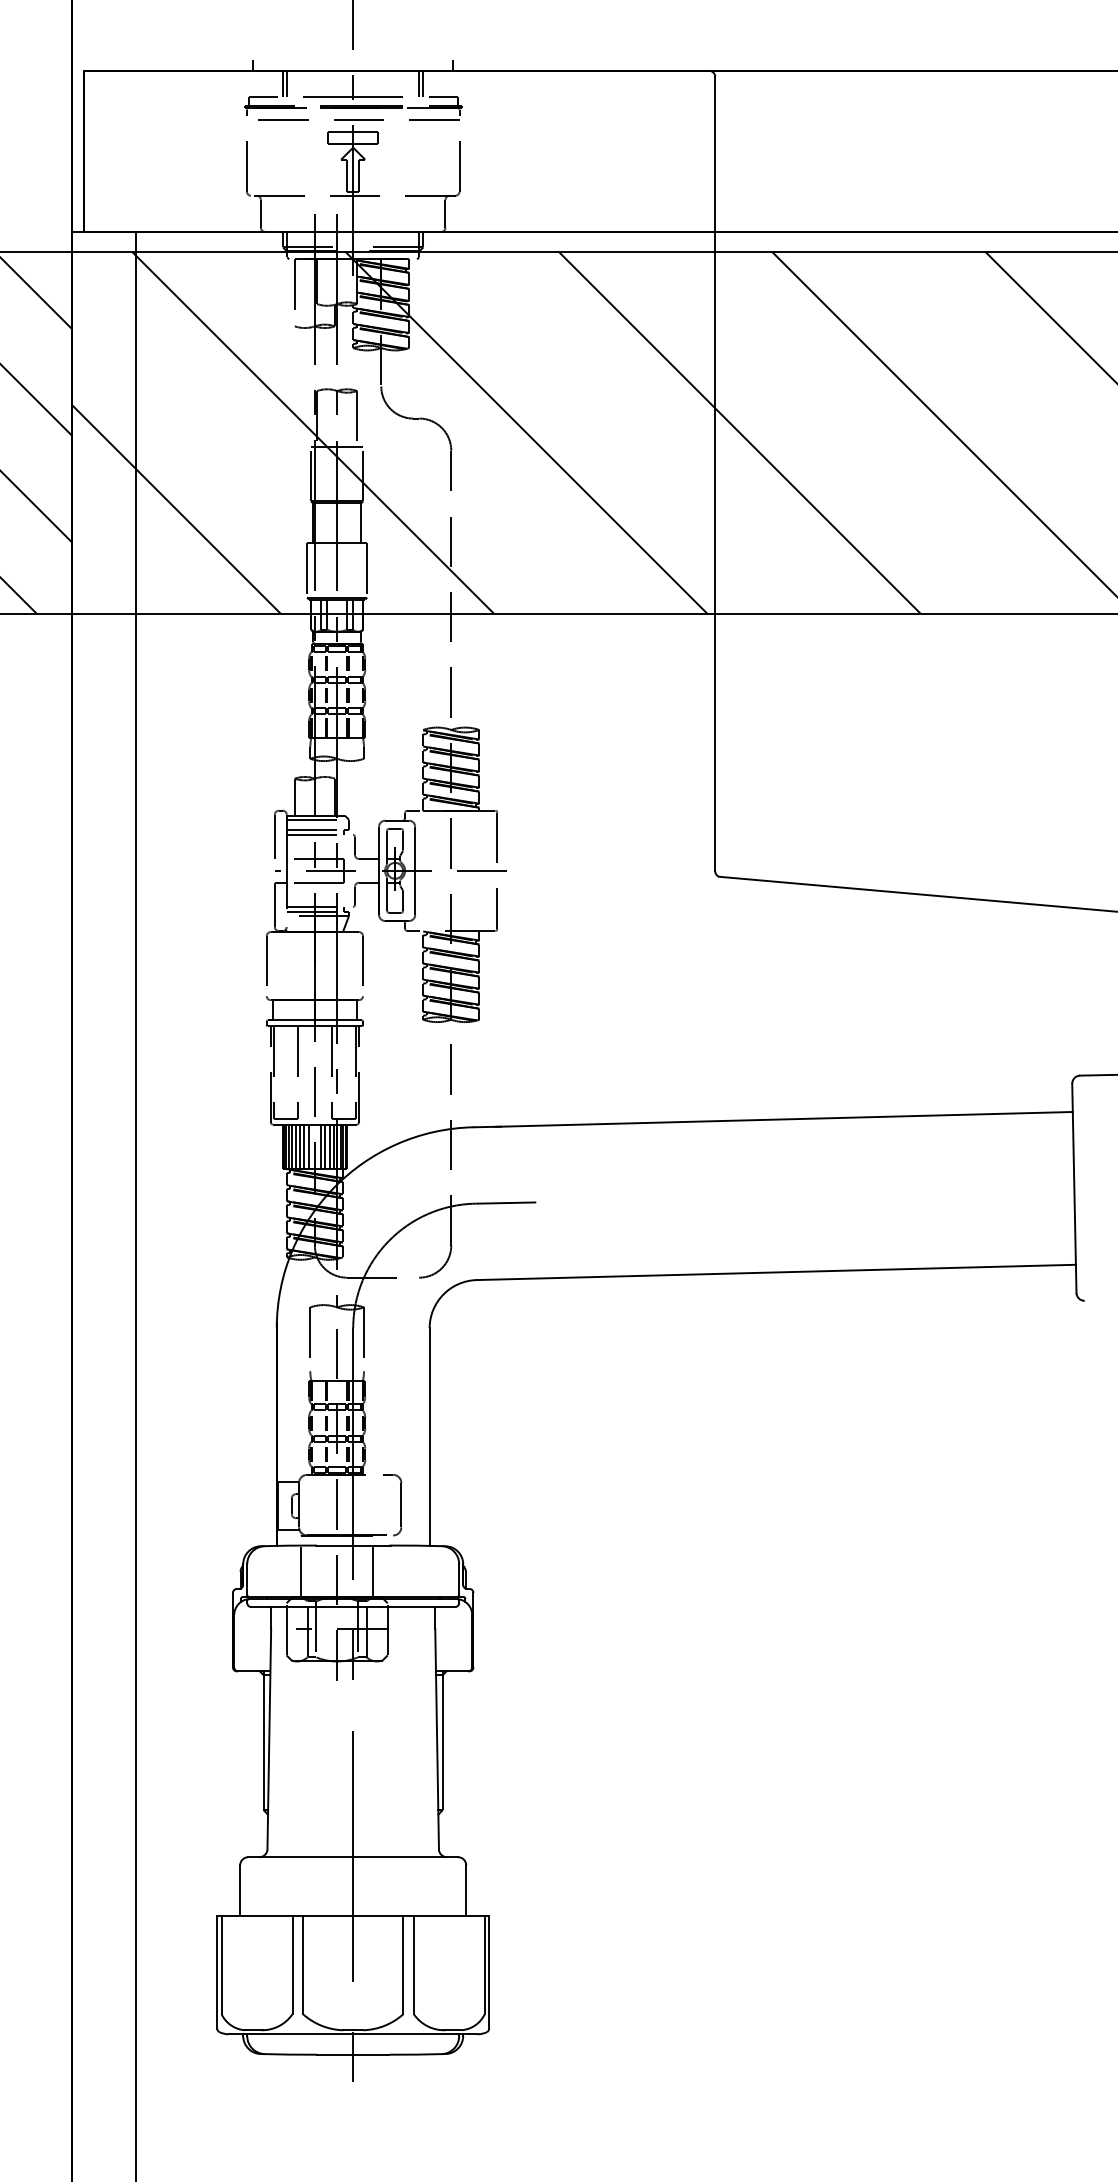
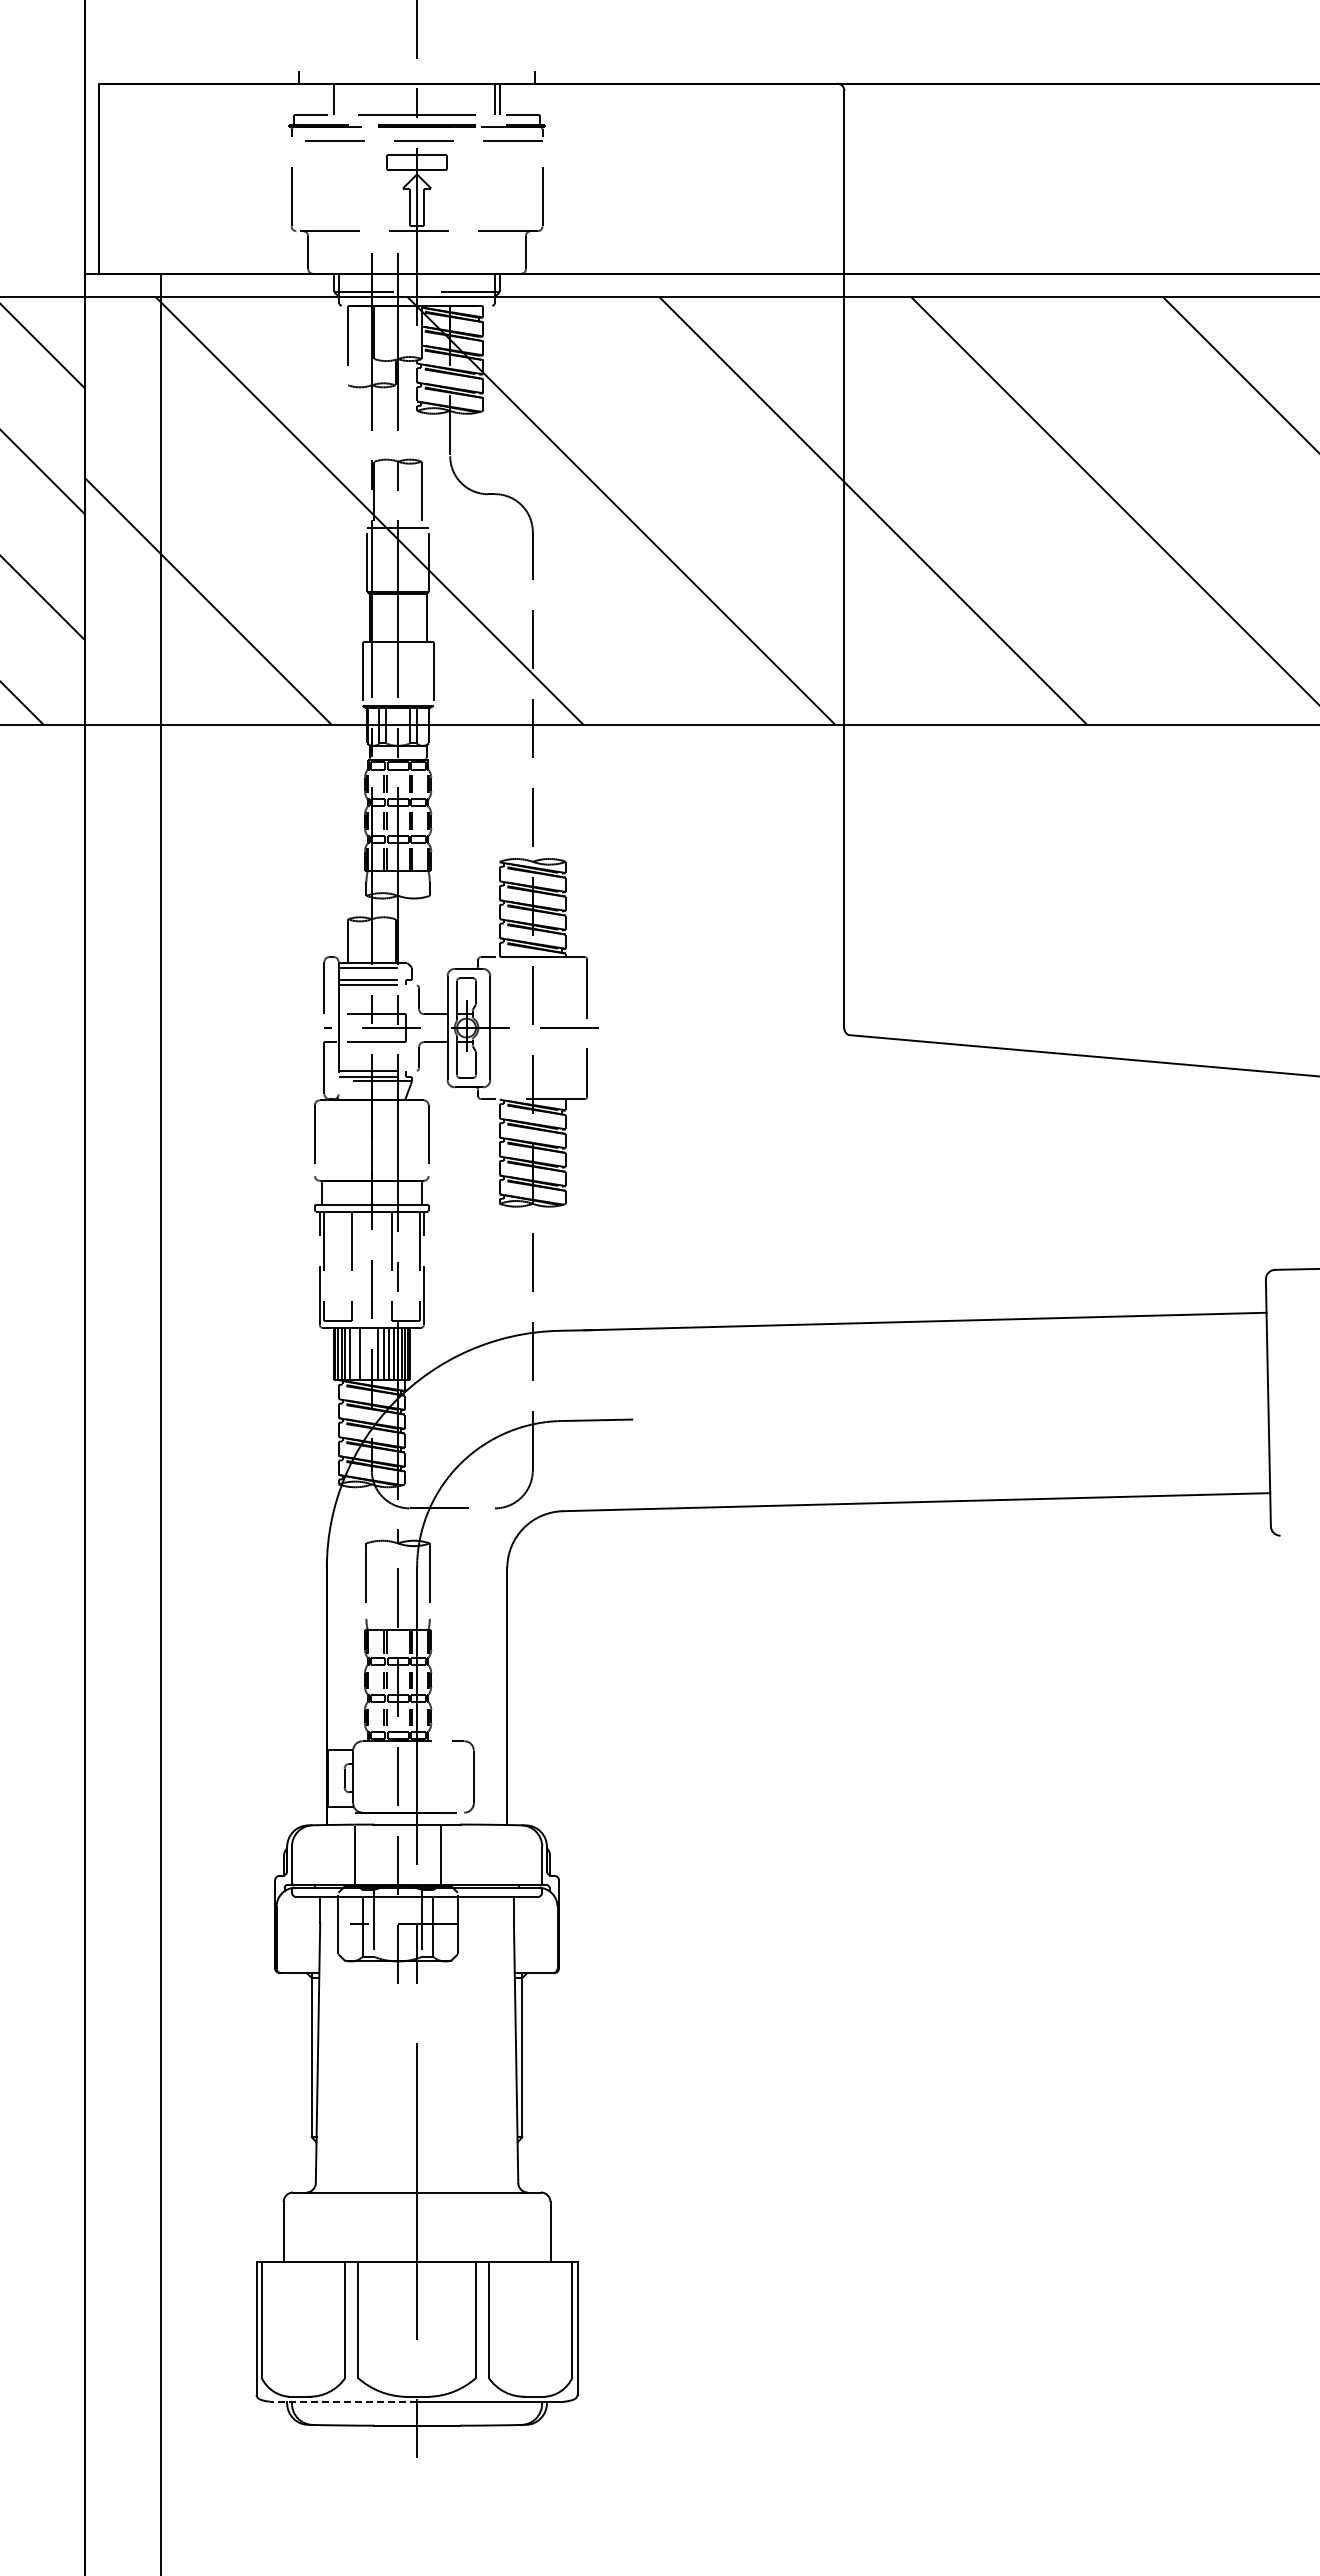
line: (287, 84) -> (339, 99), removed
line: (300, 1146) -> (354, 1353), removed
line: (309, 1146) -> (365, 1353), removed
line: (290, 2034) -> (343, 2401), solid -> dashed

